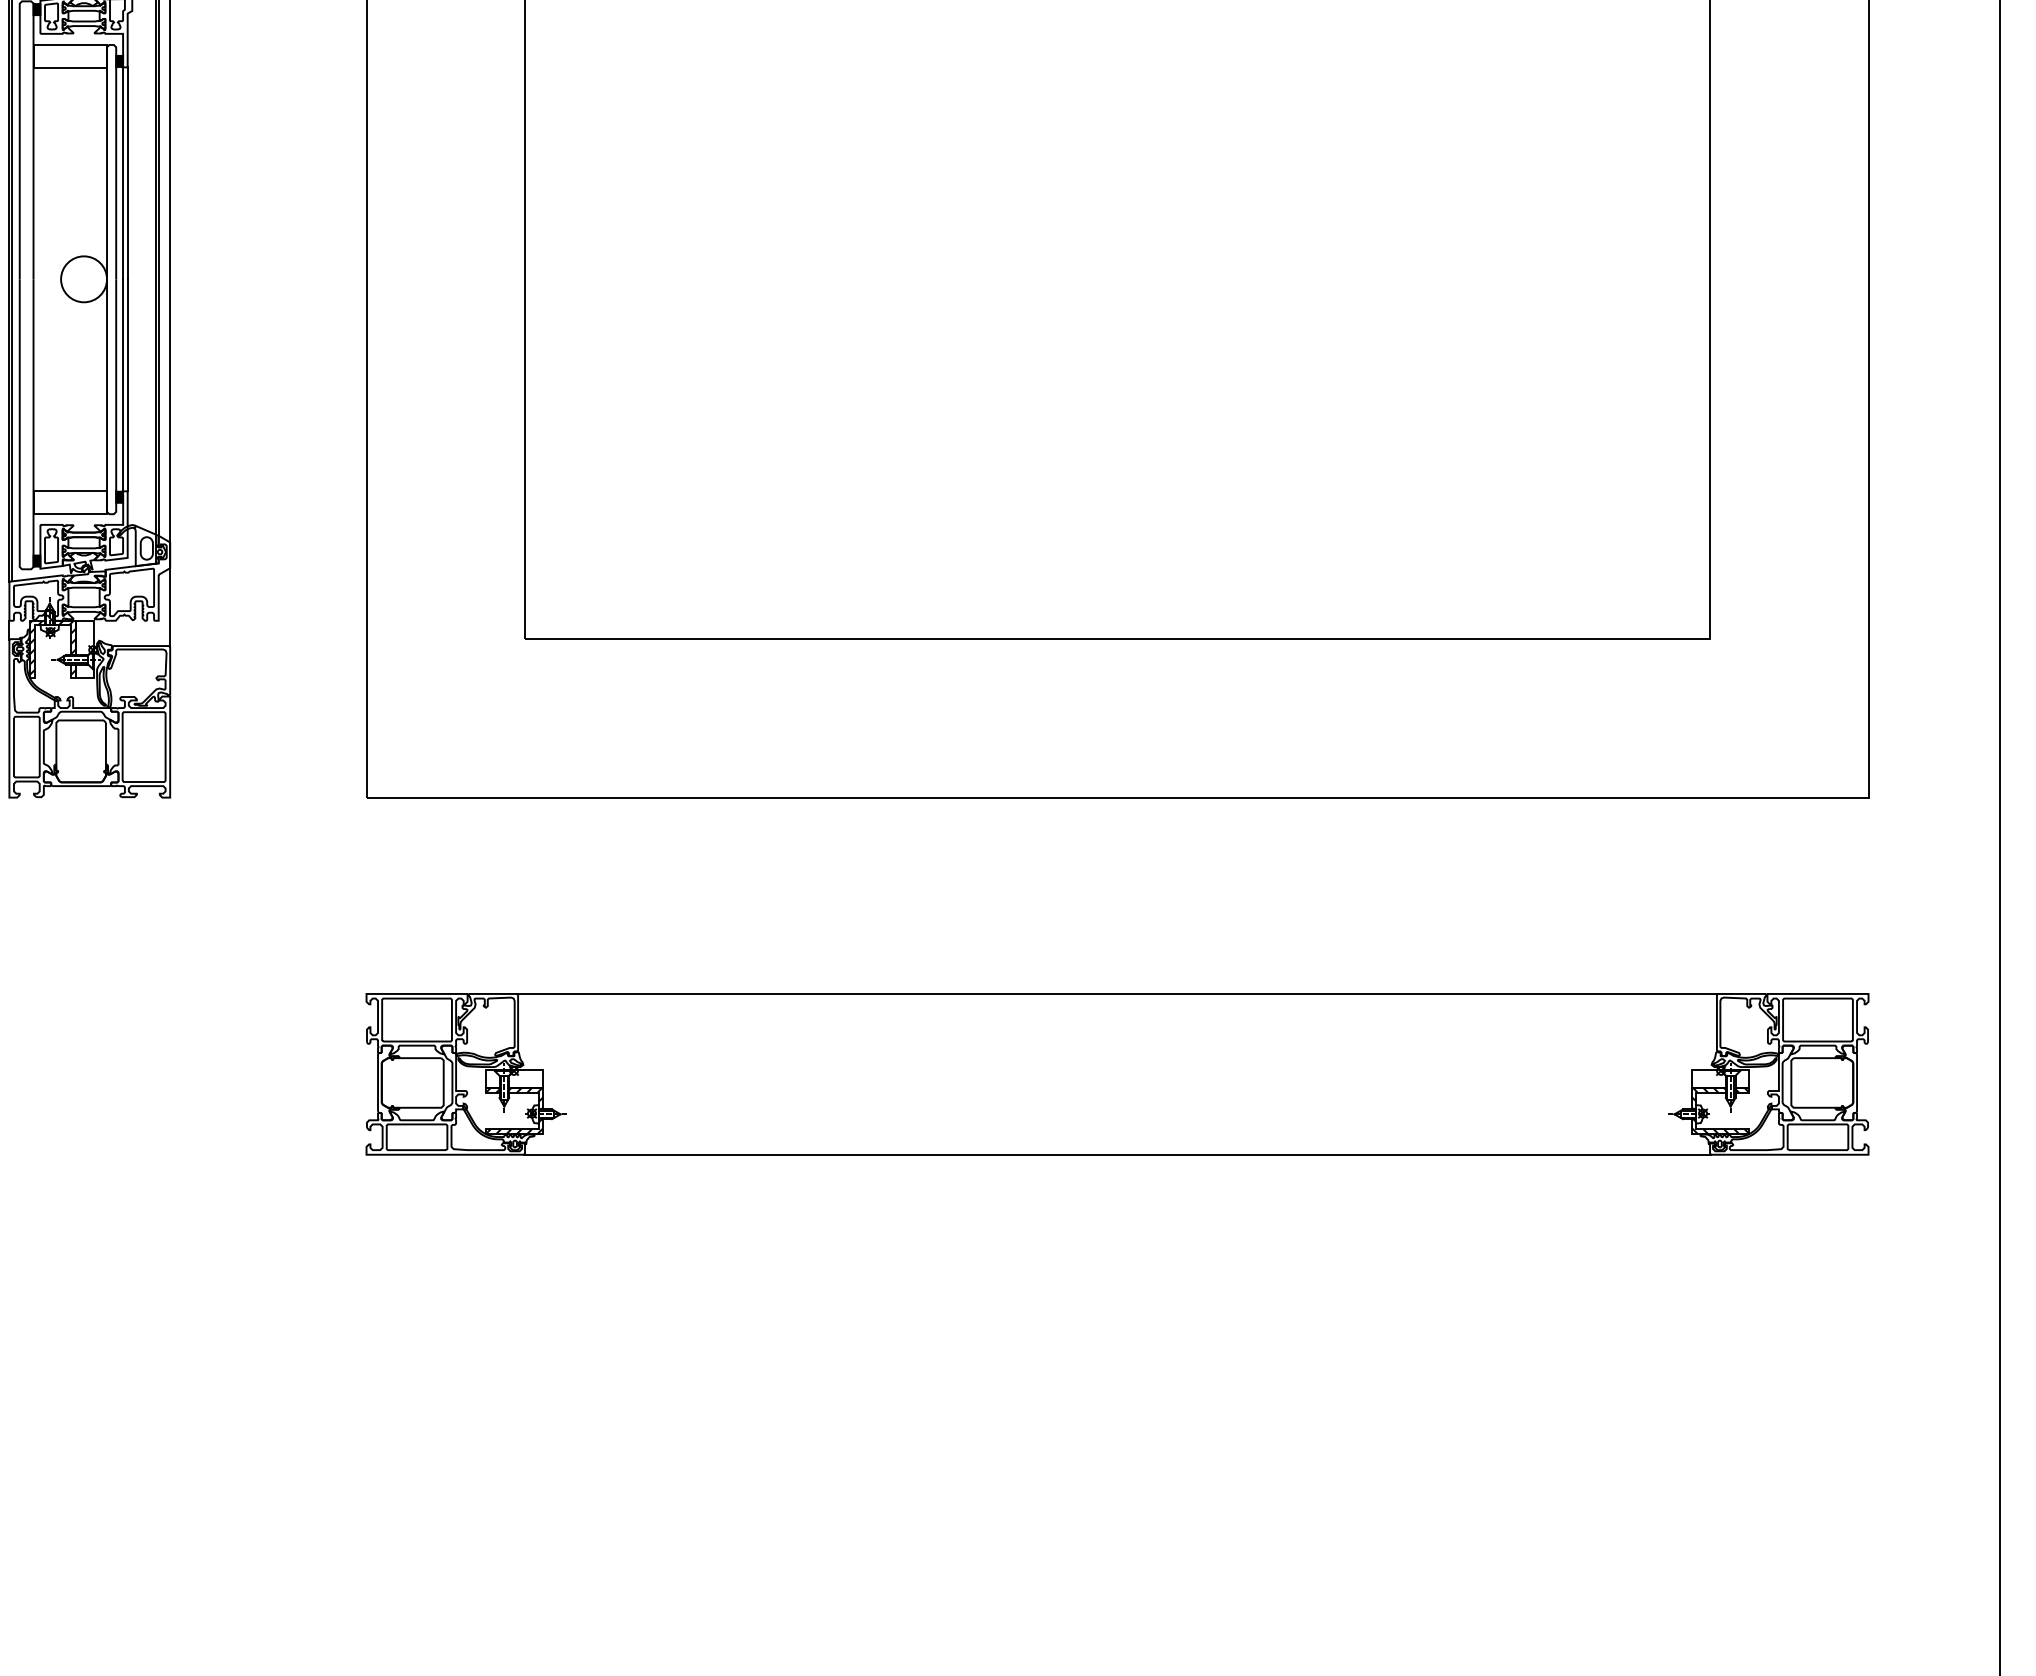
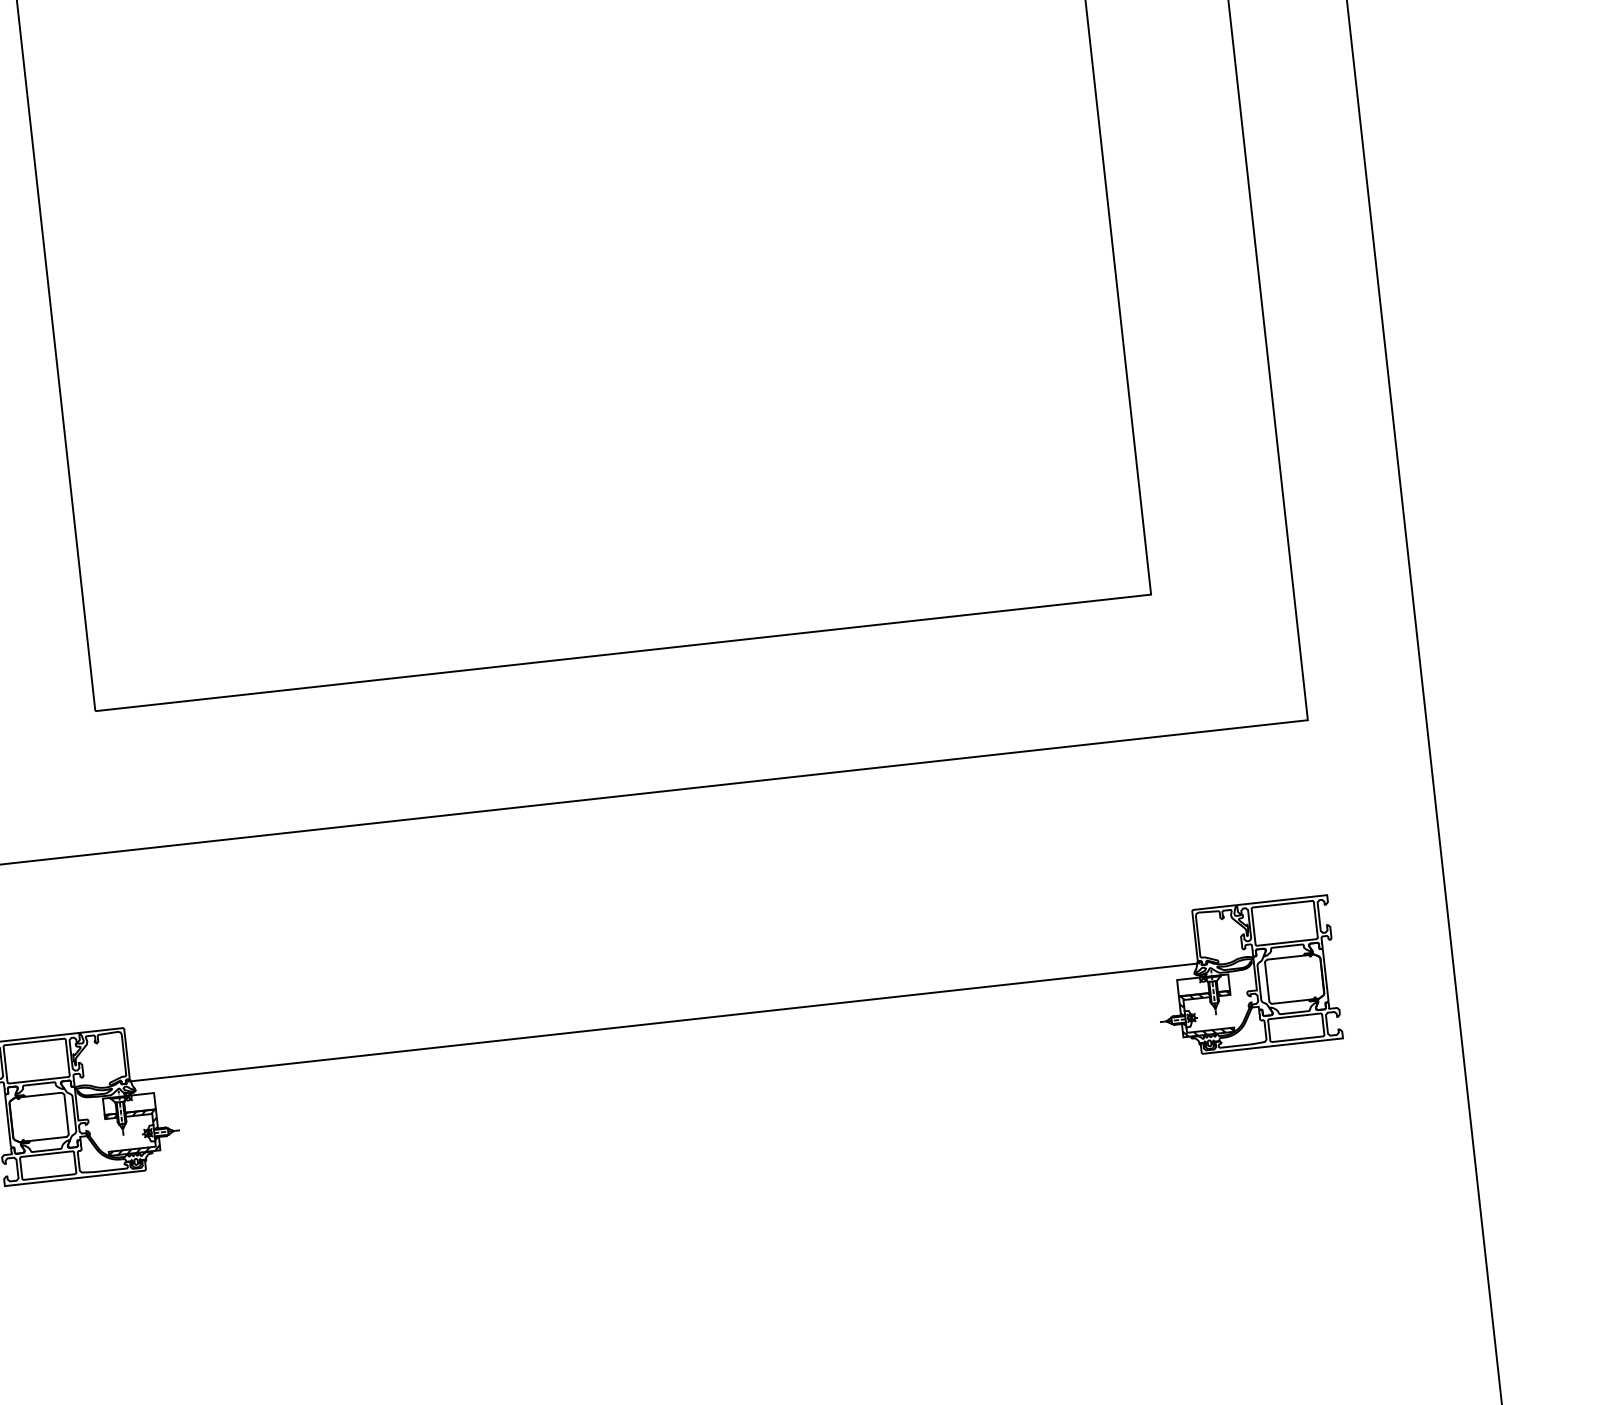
line: (1117, 993) -> (663, 1022), moved
line: (1117, 1154) -> (673, 1112), removed

